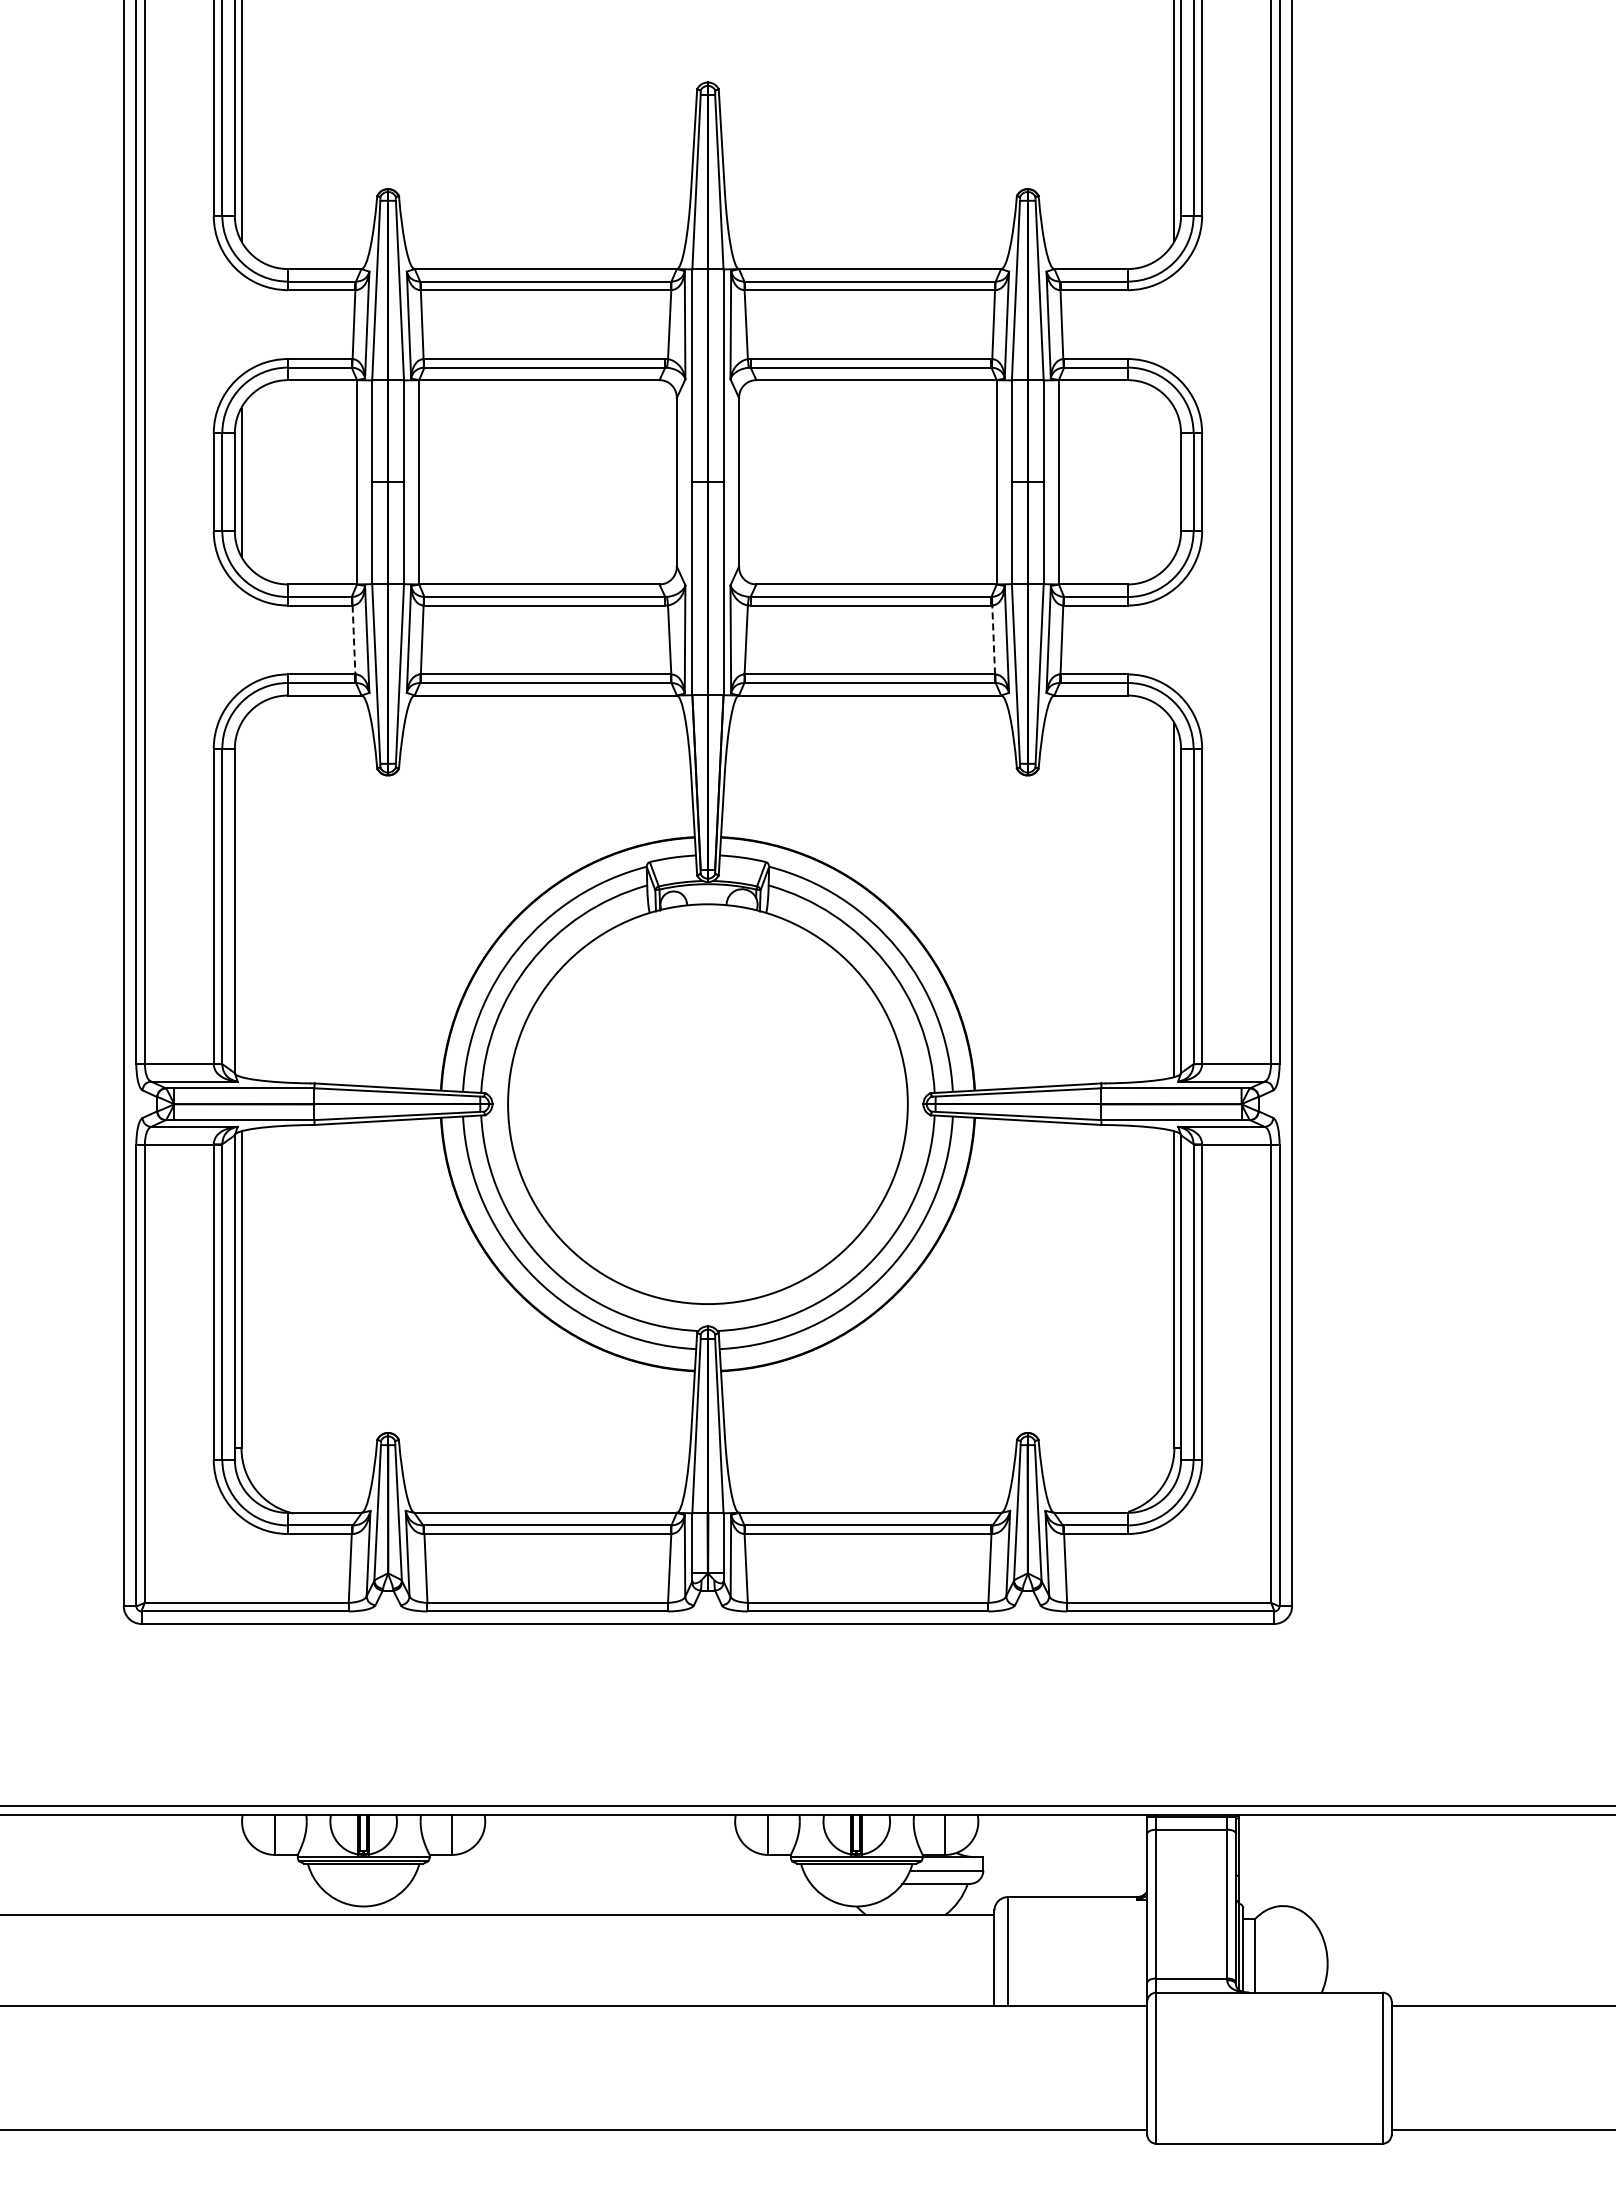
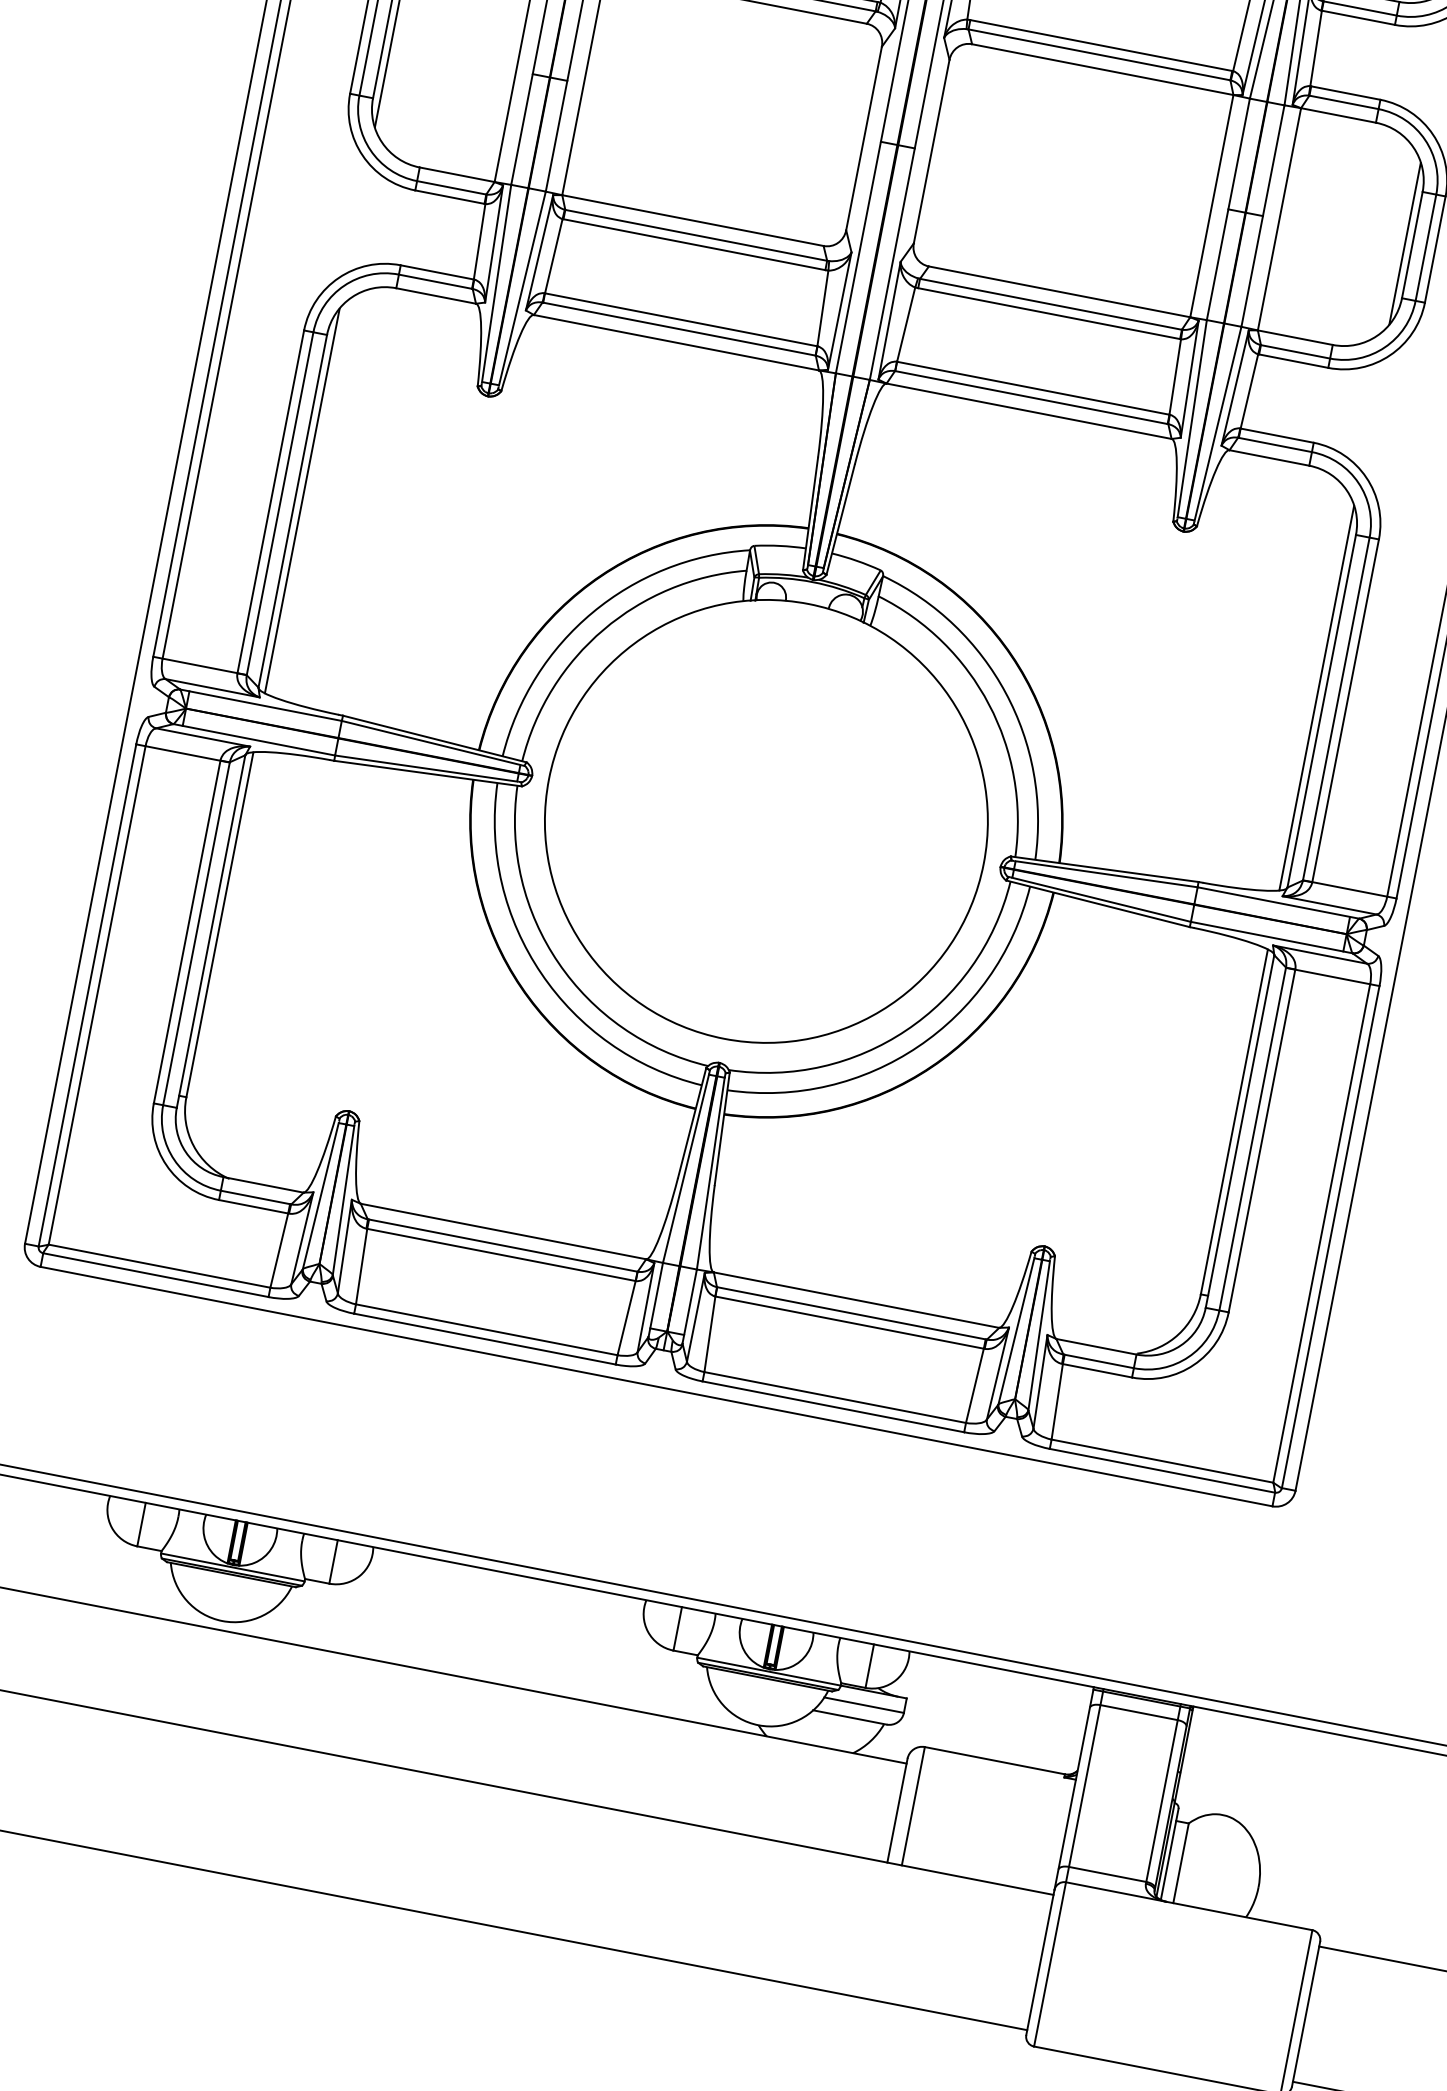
line: (1174, 482) -> (1405, 243), added
line: (993, 639) -> (1175, 376), dashed -> solid
line: (354, 640) -> (480, 242), dashed -> solid
line: (241, 900) -> (302, 501), added

